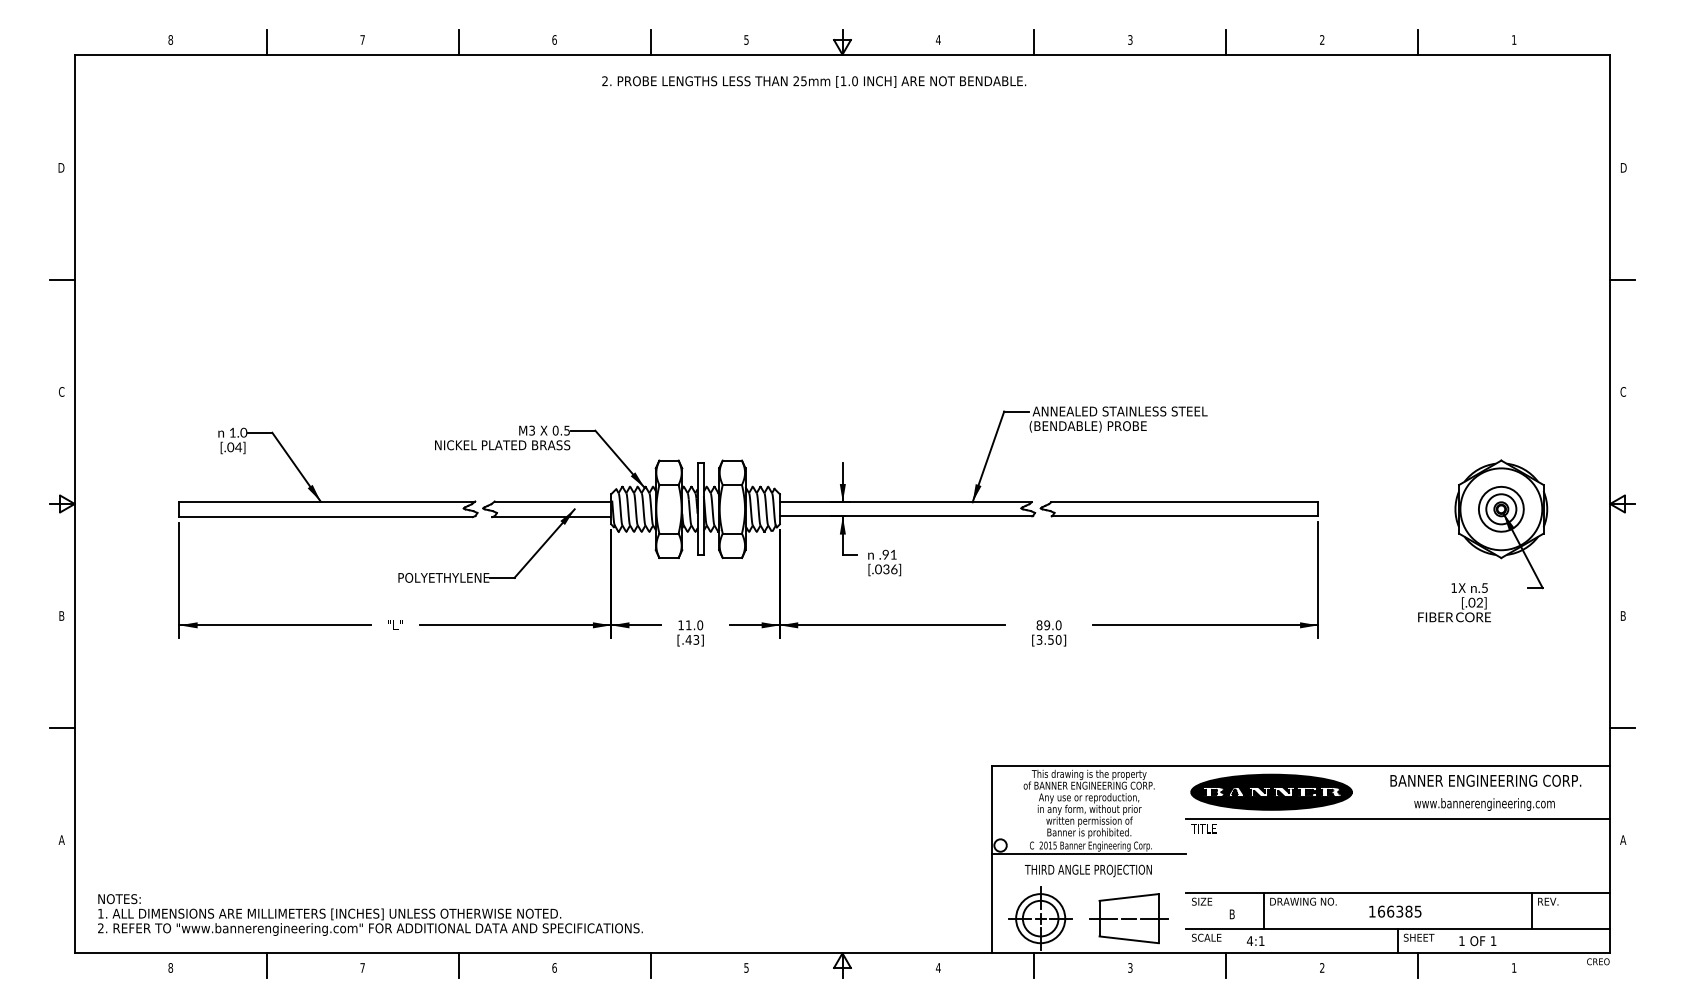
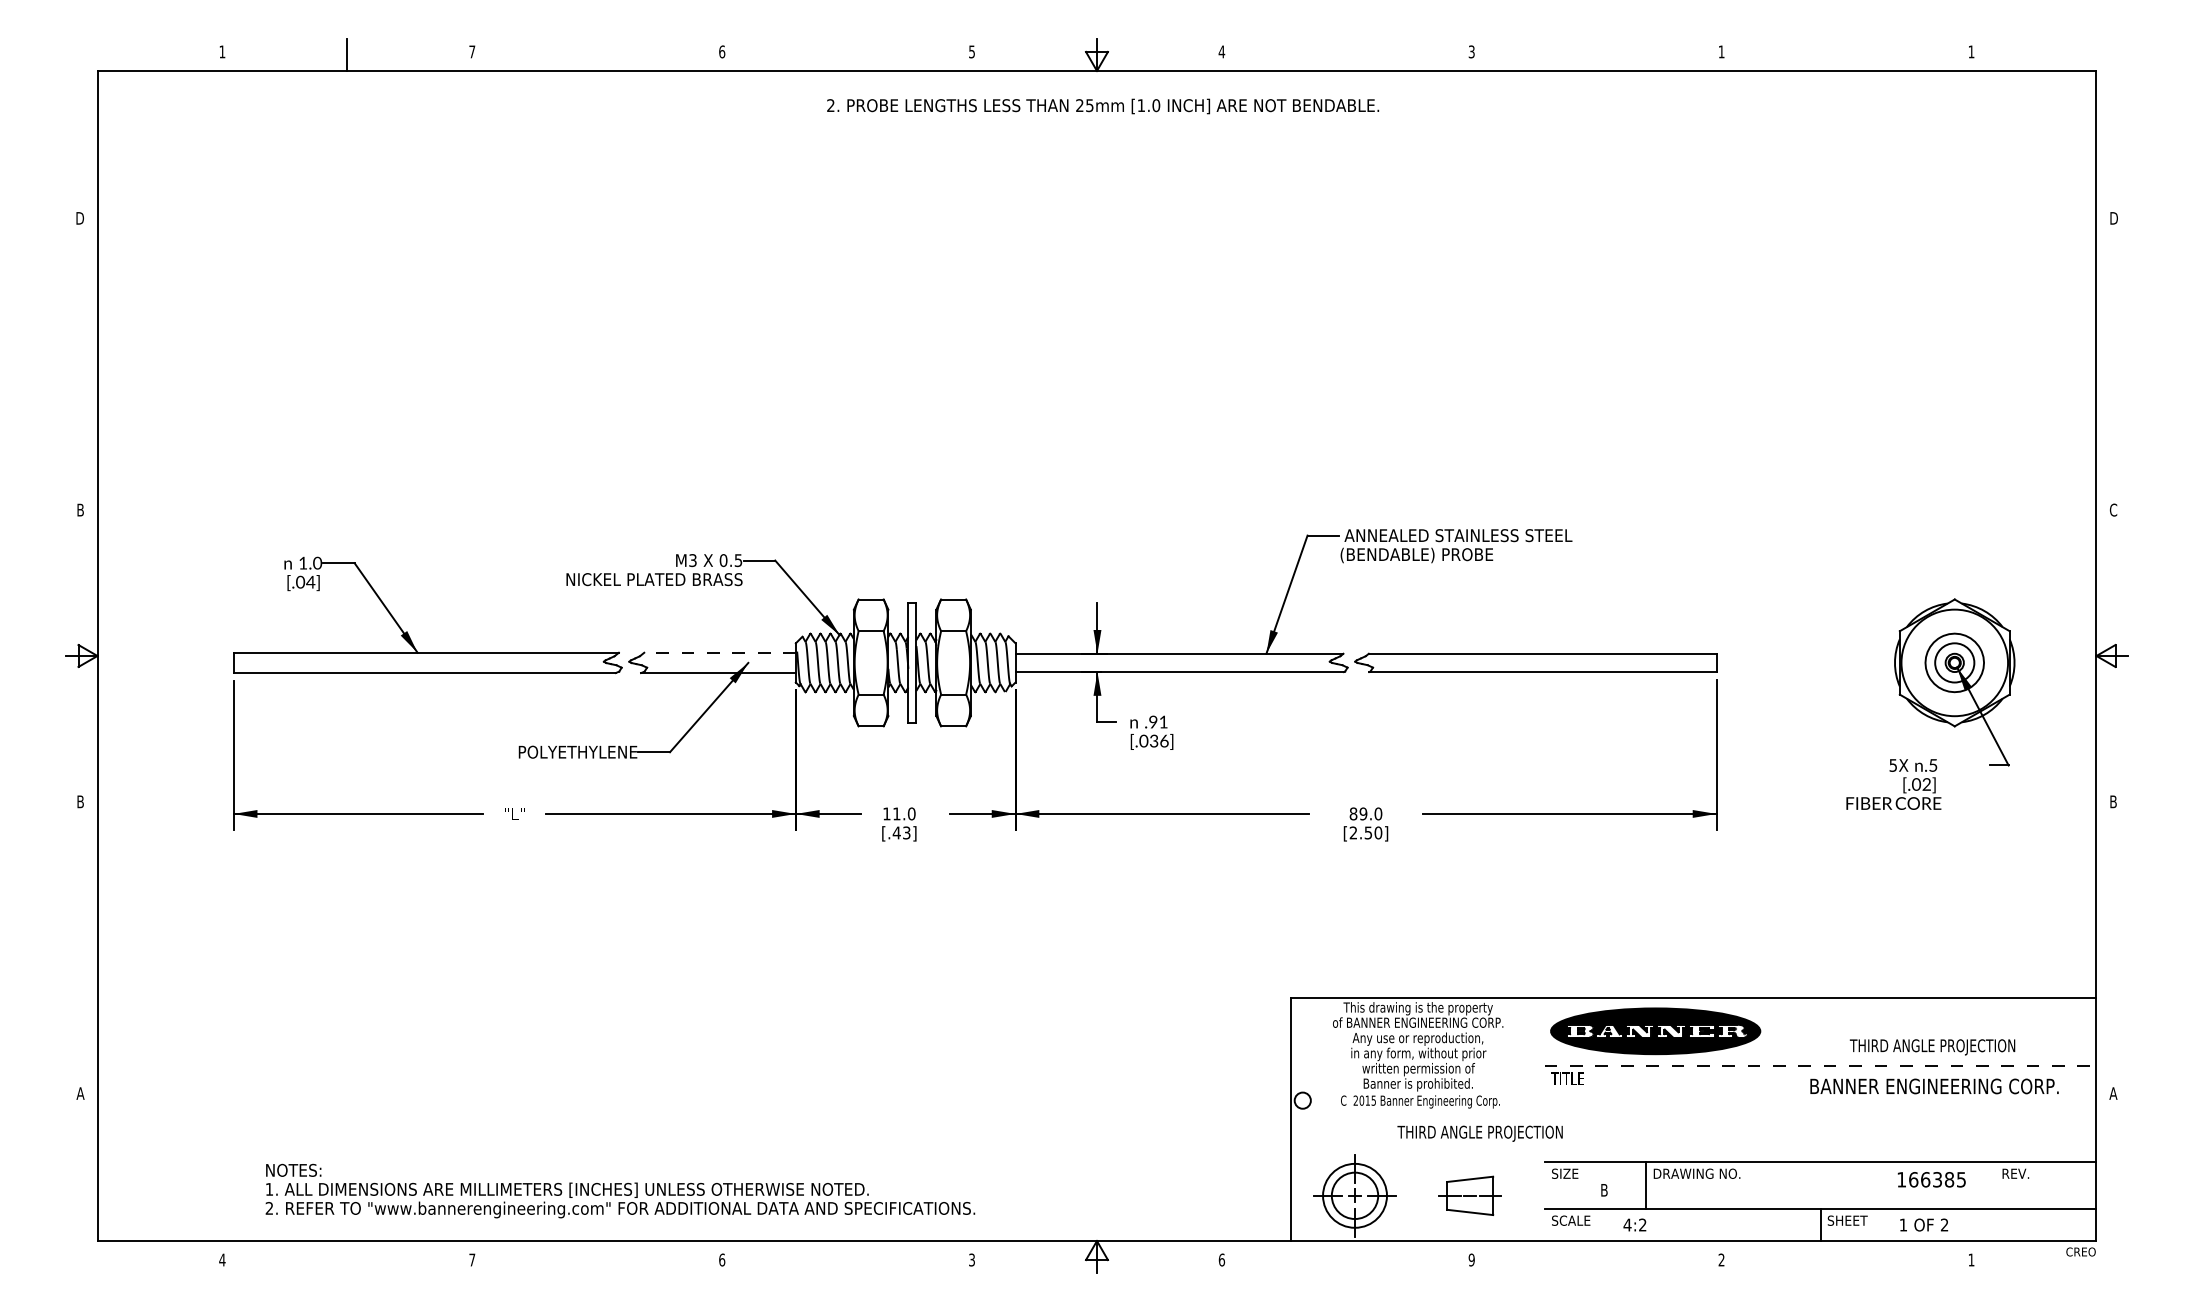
text: (170, 39) -> (222, 51), 8 -> 1
text: (1322, 39) -> (1721, 51), 2 -> 1
line: (458, 41) -> (597, 54), removed
line: (650, 41) -> (847, 54), removed
line: (1034, 41) -> (1346, 54), removed
line: (1226, 41) -> (1596, 54), removed
line: (1418, 41) -> (1846, 54), removed
text: (814, 81) -> (1103, 106), moved
line: (62, 280) -> (81, 364), removed
line: (1622, 280) -> (2112, 364), removed
text: (61, 391) -> (80, 509), C -> B
line: (553, 501) -> (720, 652), solid -> dashed
text: (1453, 588) -> (1892, 765), 1X -> 5X
text: (1039, 640) -> (1353, 833), [3.50] -> [2.50]
line: (62, 727) -> (81, 947), removed
line: (1622, 727) -> (2112, 947), removed
text: (1485, 780) -> (1934, 1086), moved
text: (1484, 804) -> (1932, 1047), www.bannerengineering.com -> THIRD ANGLE PROJECTION
line: (1398, 818) -> (1820, 1065), solid -> dashed
line: (1088, 853) -> (1417, 1111), removed
text: (1087, 870) -> (1479, 1133), moved
line: (1532, 910) -> (1995, 1185), removed
text: (1395, 911) -> (1931, 1179), moved
text: (370, 914) -> (620, 1190), moved
part: (1128, 918) -> (1469, 1195), size x0.6
text: (1261, 940) -> (1642, 1224), 4:1 -> 4:2
text: (1493, 940) -> (1944, 1224), 1 -> 2
line: (266, 965) -> (347, 1256), removed
line: (458, 965) -> (597, 1256), removed
line: (650, 965) -> (847, 1256), removed
line: (1034, 965) -> (1346, 1256), removed
line: (1226, 965) -> (1596, 1256), removed
line: (1418, 965) -> (1846, 1256), removed
text: (170, 967) -> (222, 1259), 8 -> 4
text: (746, 967) -> (971, 1259), 5 -> 3
text: (938, 967) -> (1221, 1259), 4 -> 6
text: (1130, 967) -> (1471, 1259), 3 -> 9

